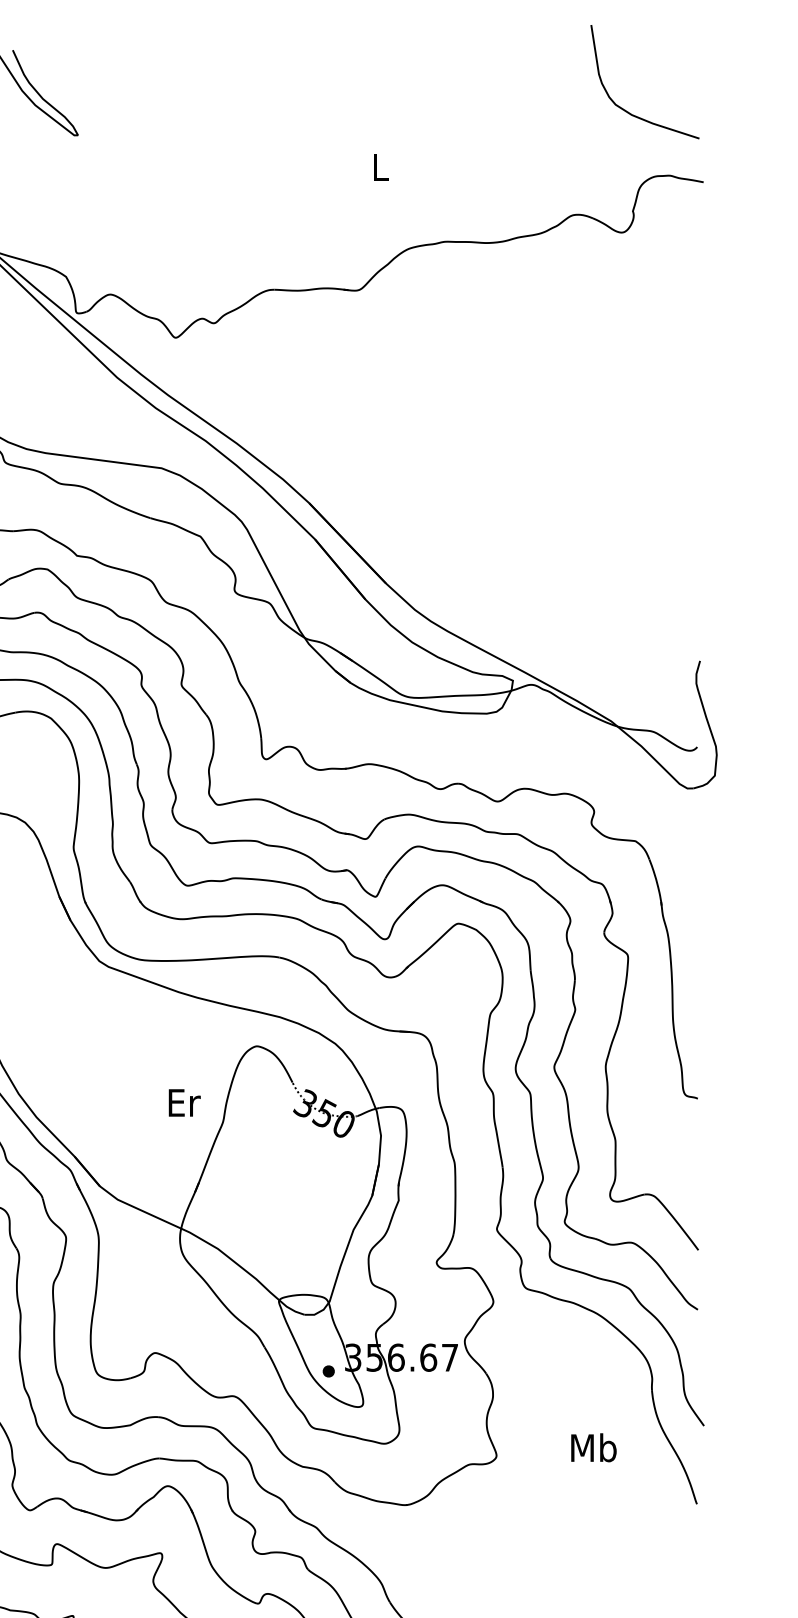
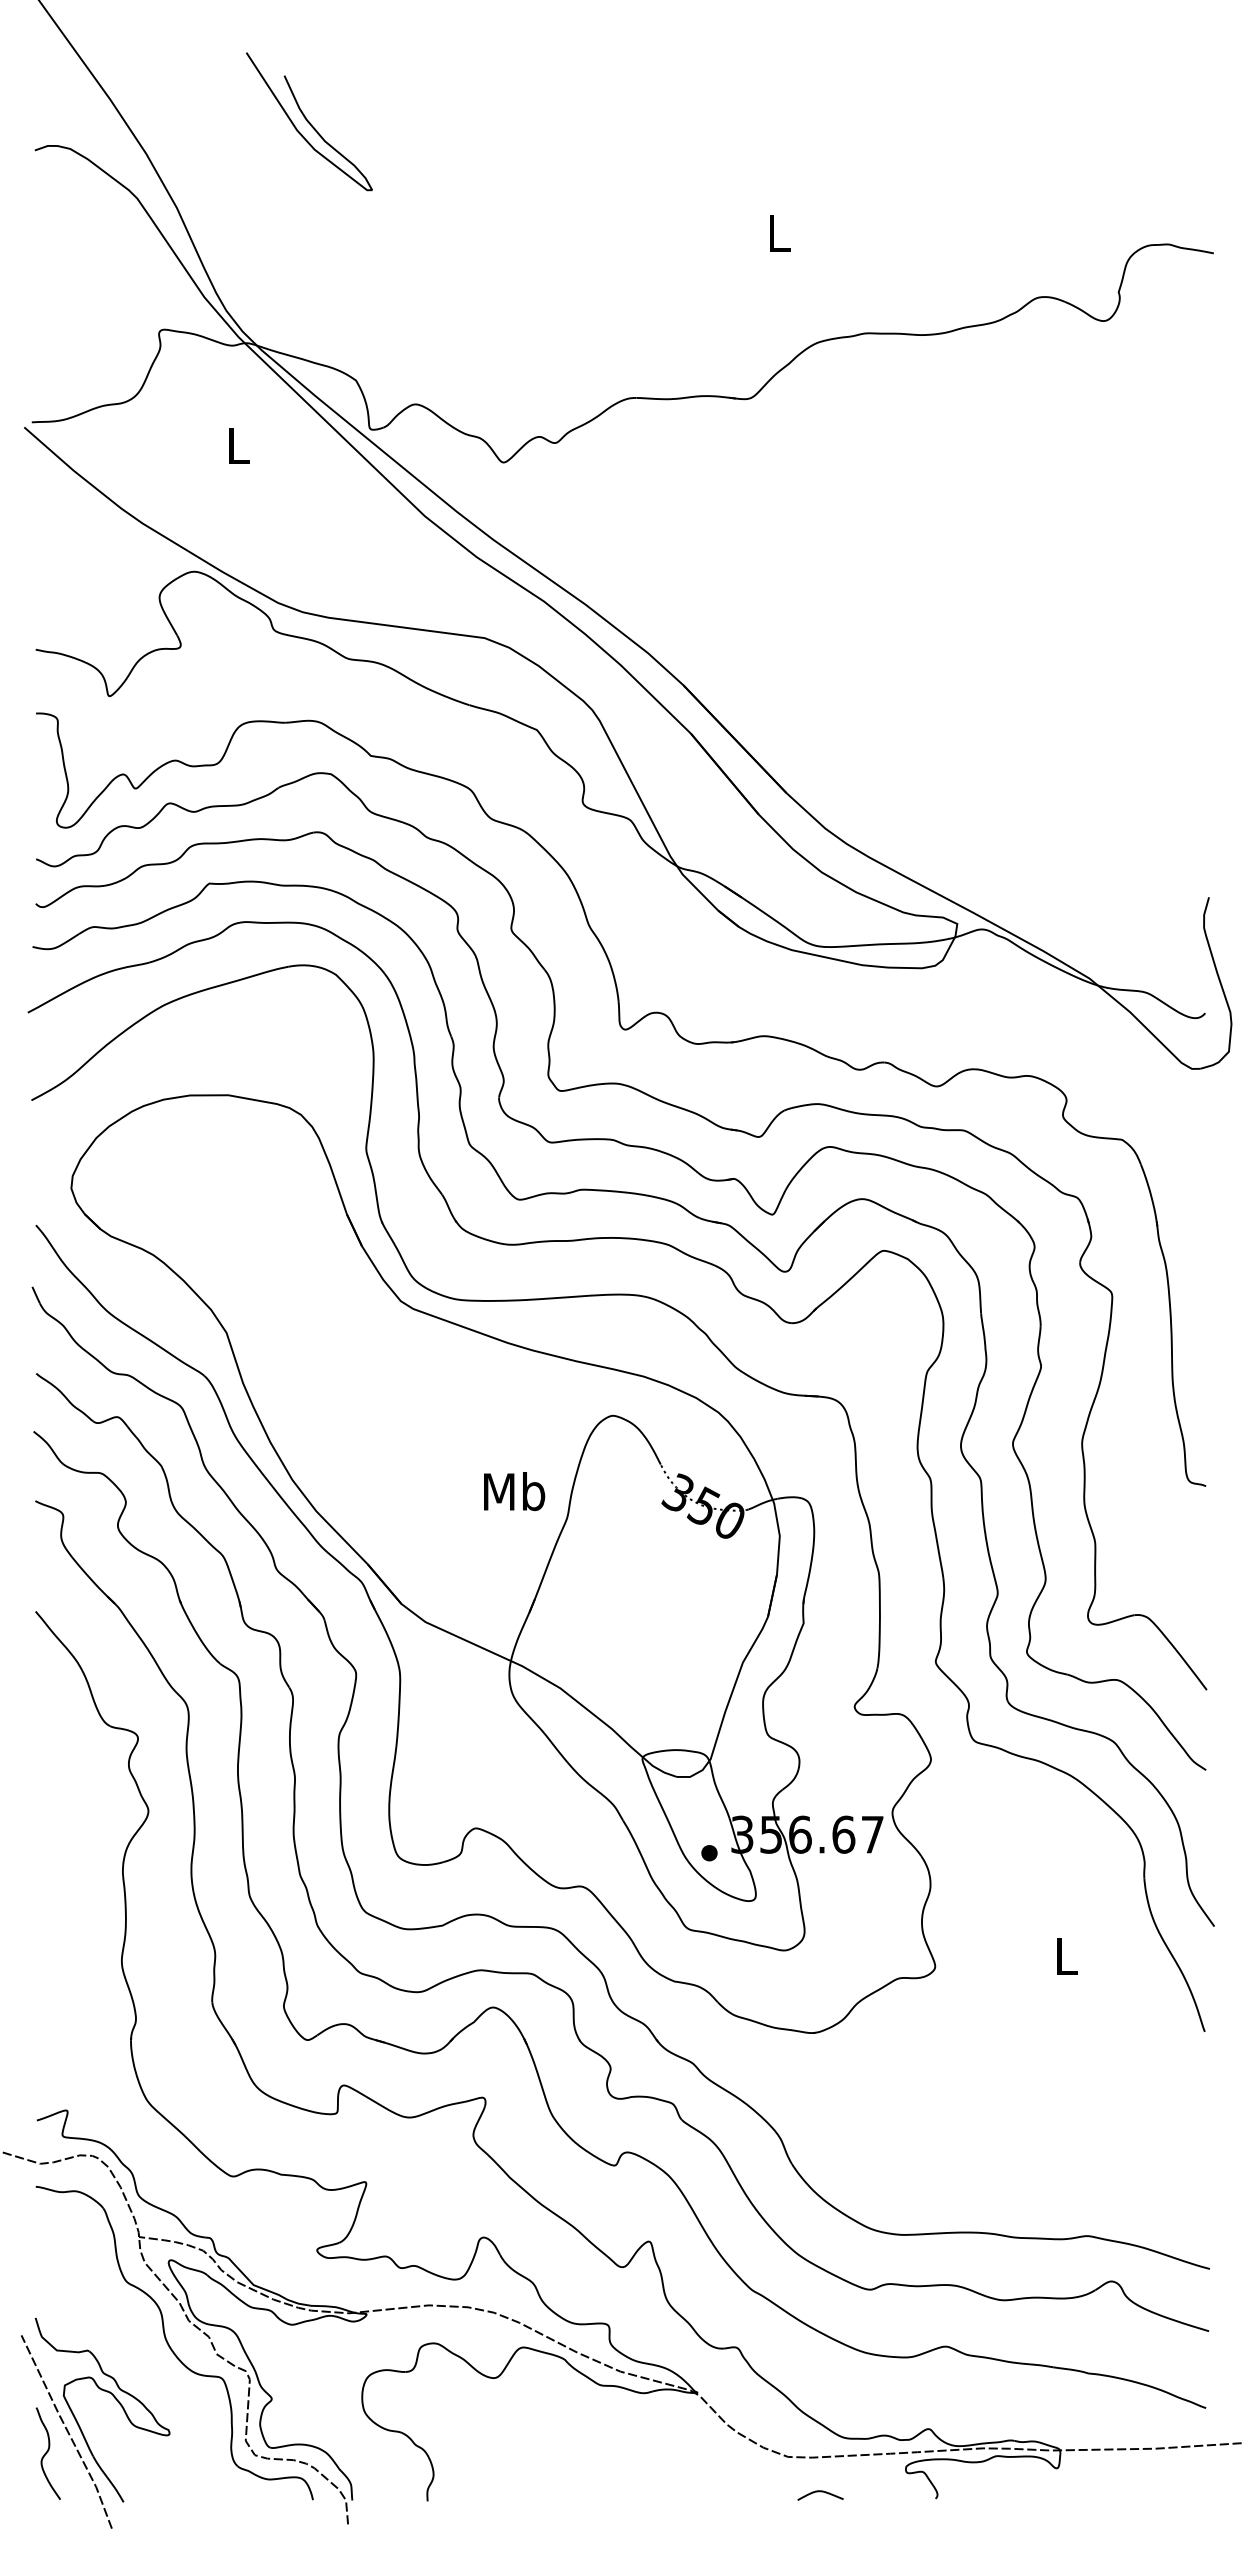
curve: (626, 110) -> (1109, 156), removed
text: (183, 1102) -> (514, 1491), Er -> Mb
text: (593, 1447) -> (1065, 1955), Mb -> L

